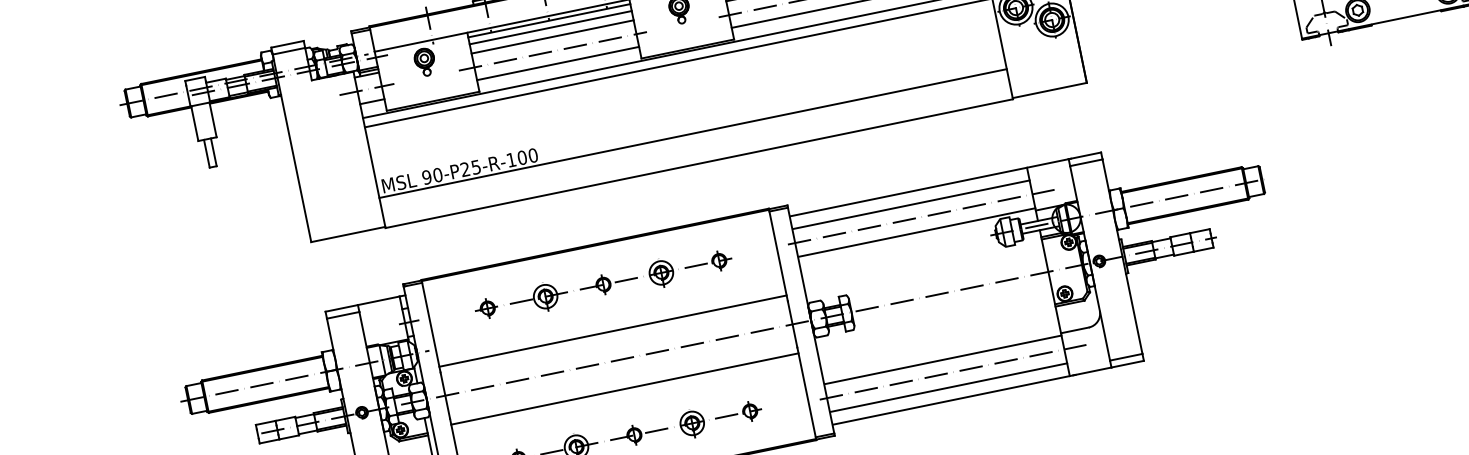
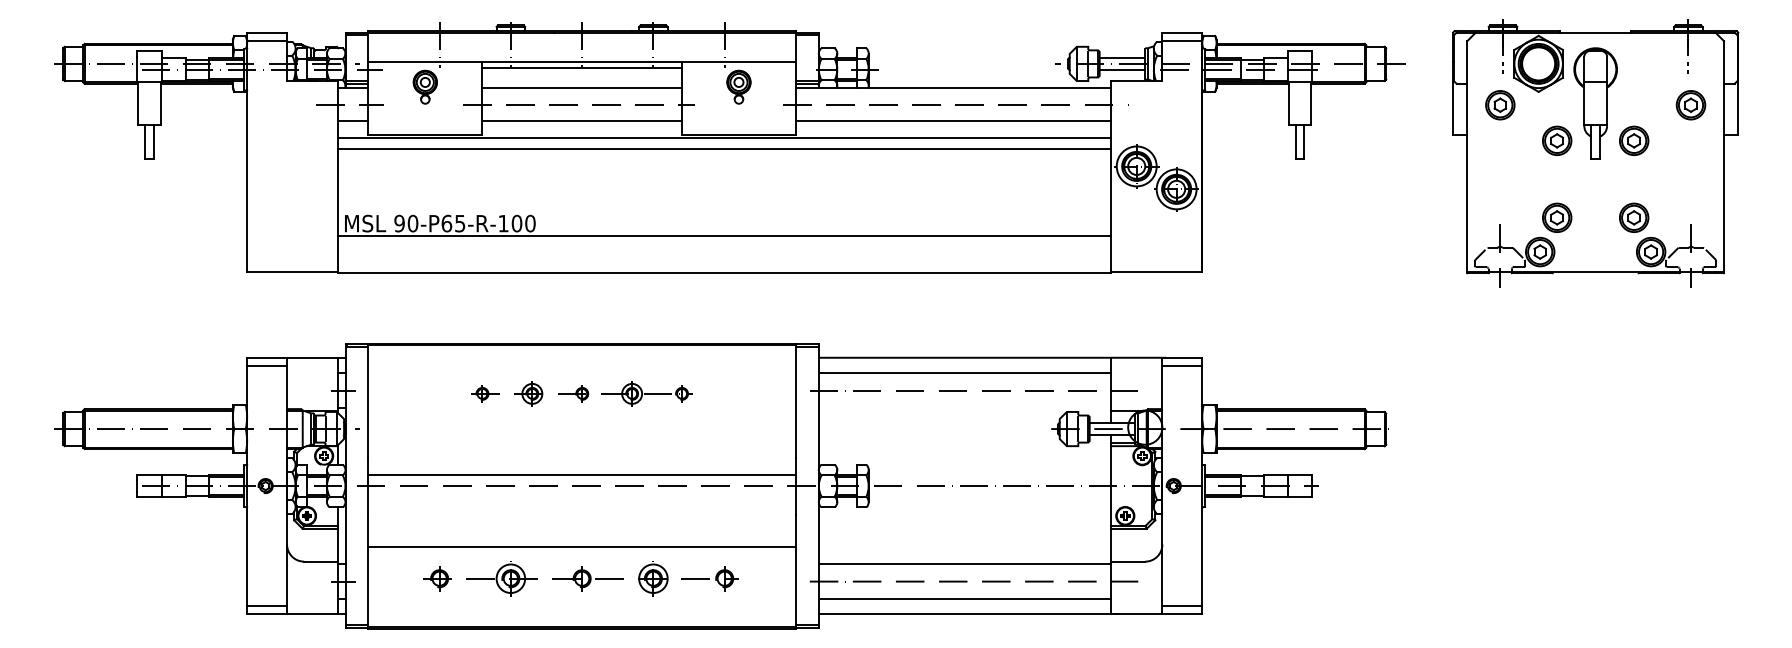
line: (550, 27) -> (581, 76), removed
text: (465, 169) -> (446, 223), 90-P25-R-100 -> 90-P65-R-100
line: (917, 232) -> (965, 407), removed
part: (603, 285) -> (582, 394), size x0.7
line: (612, 331) -> (581, 475), moved
line: (624, 388) -> (581, 546), moved

